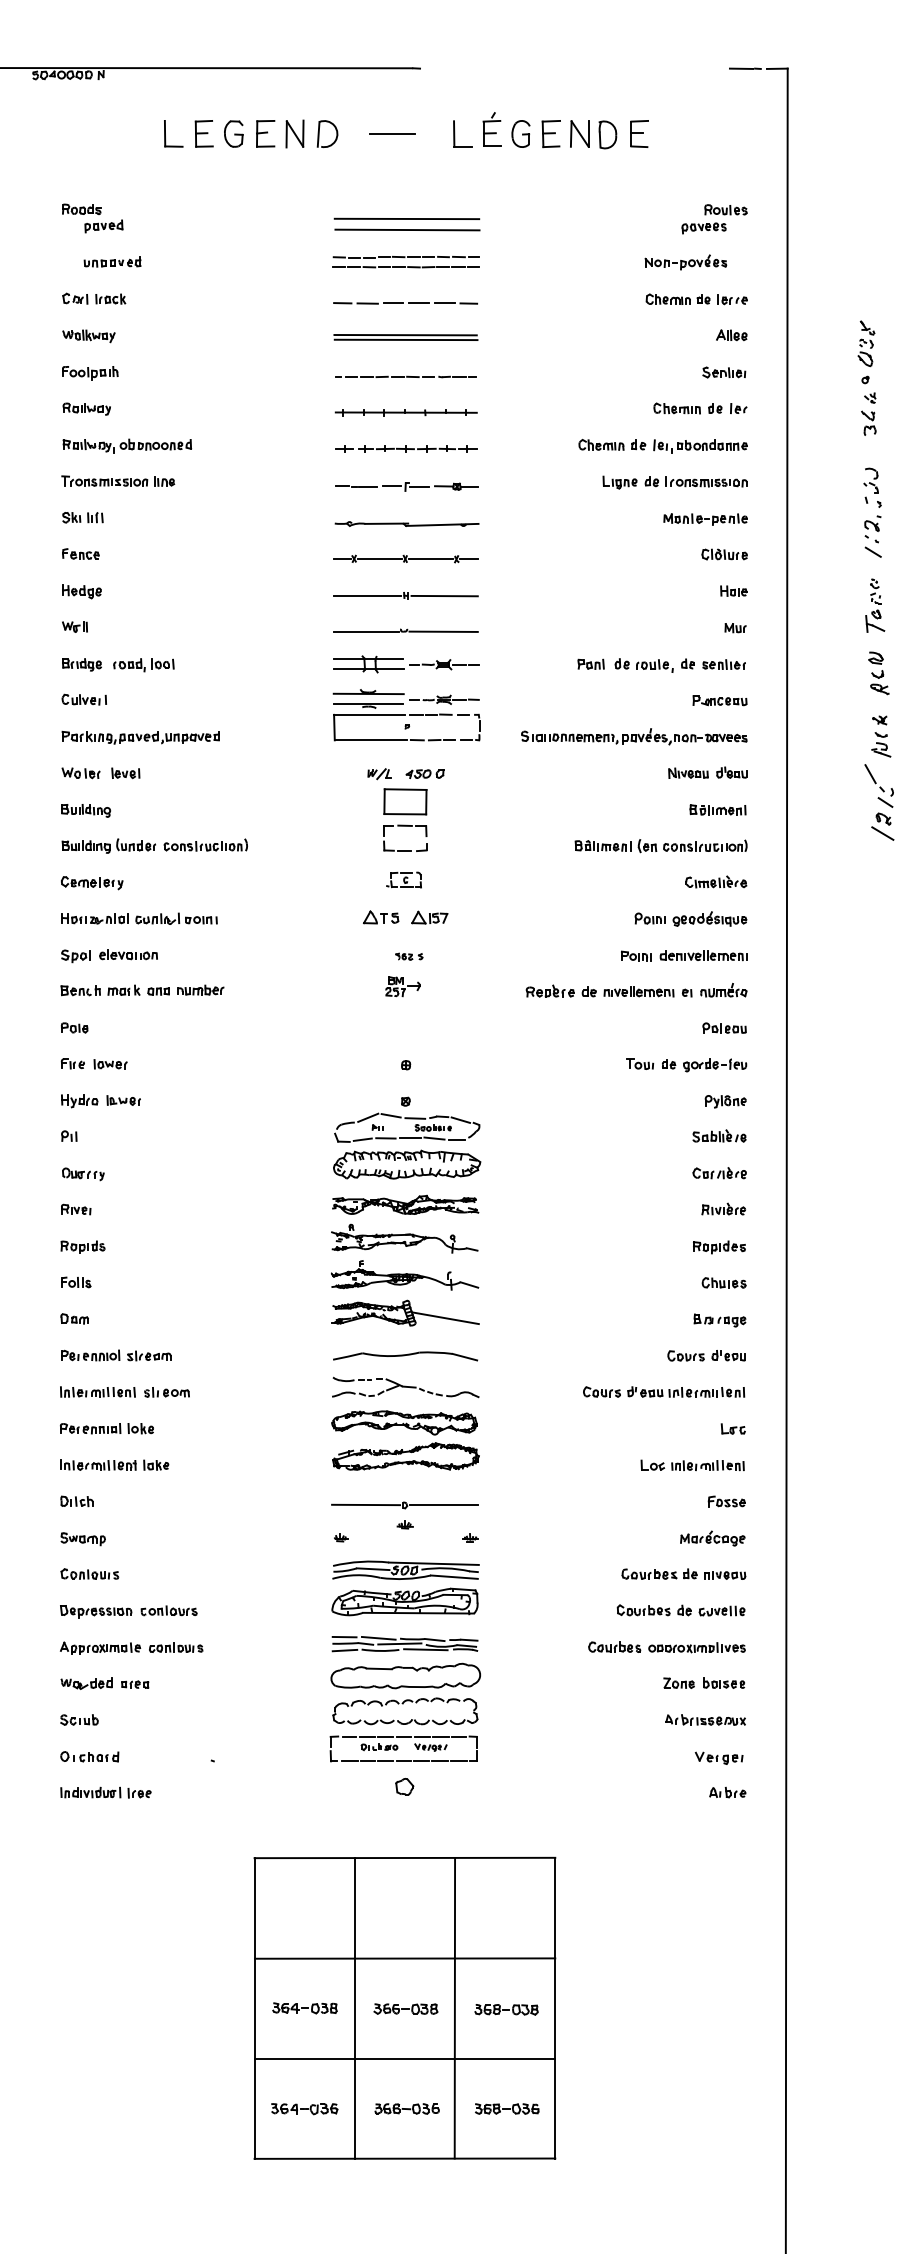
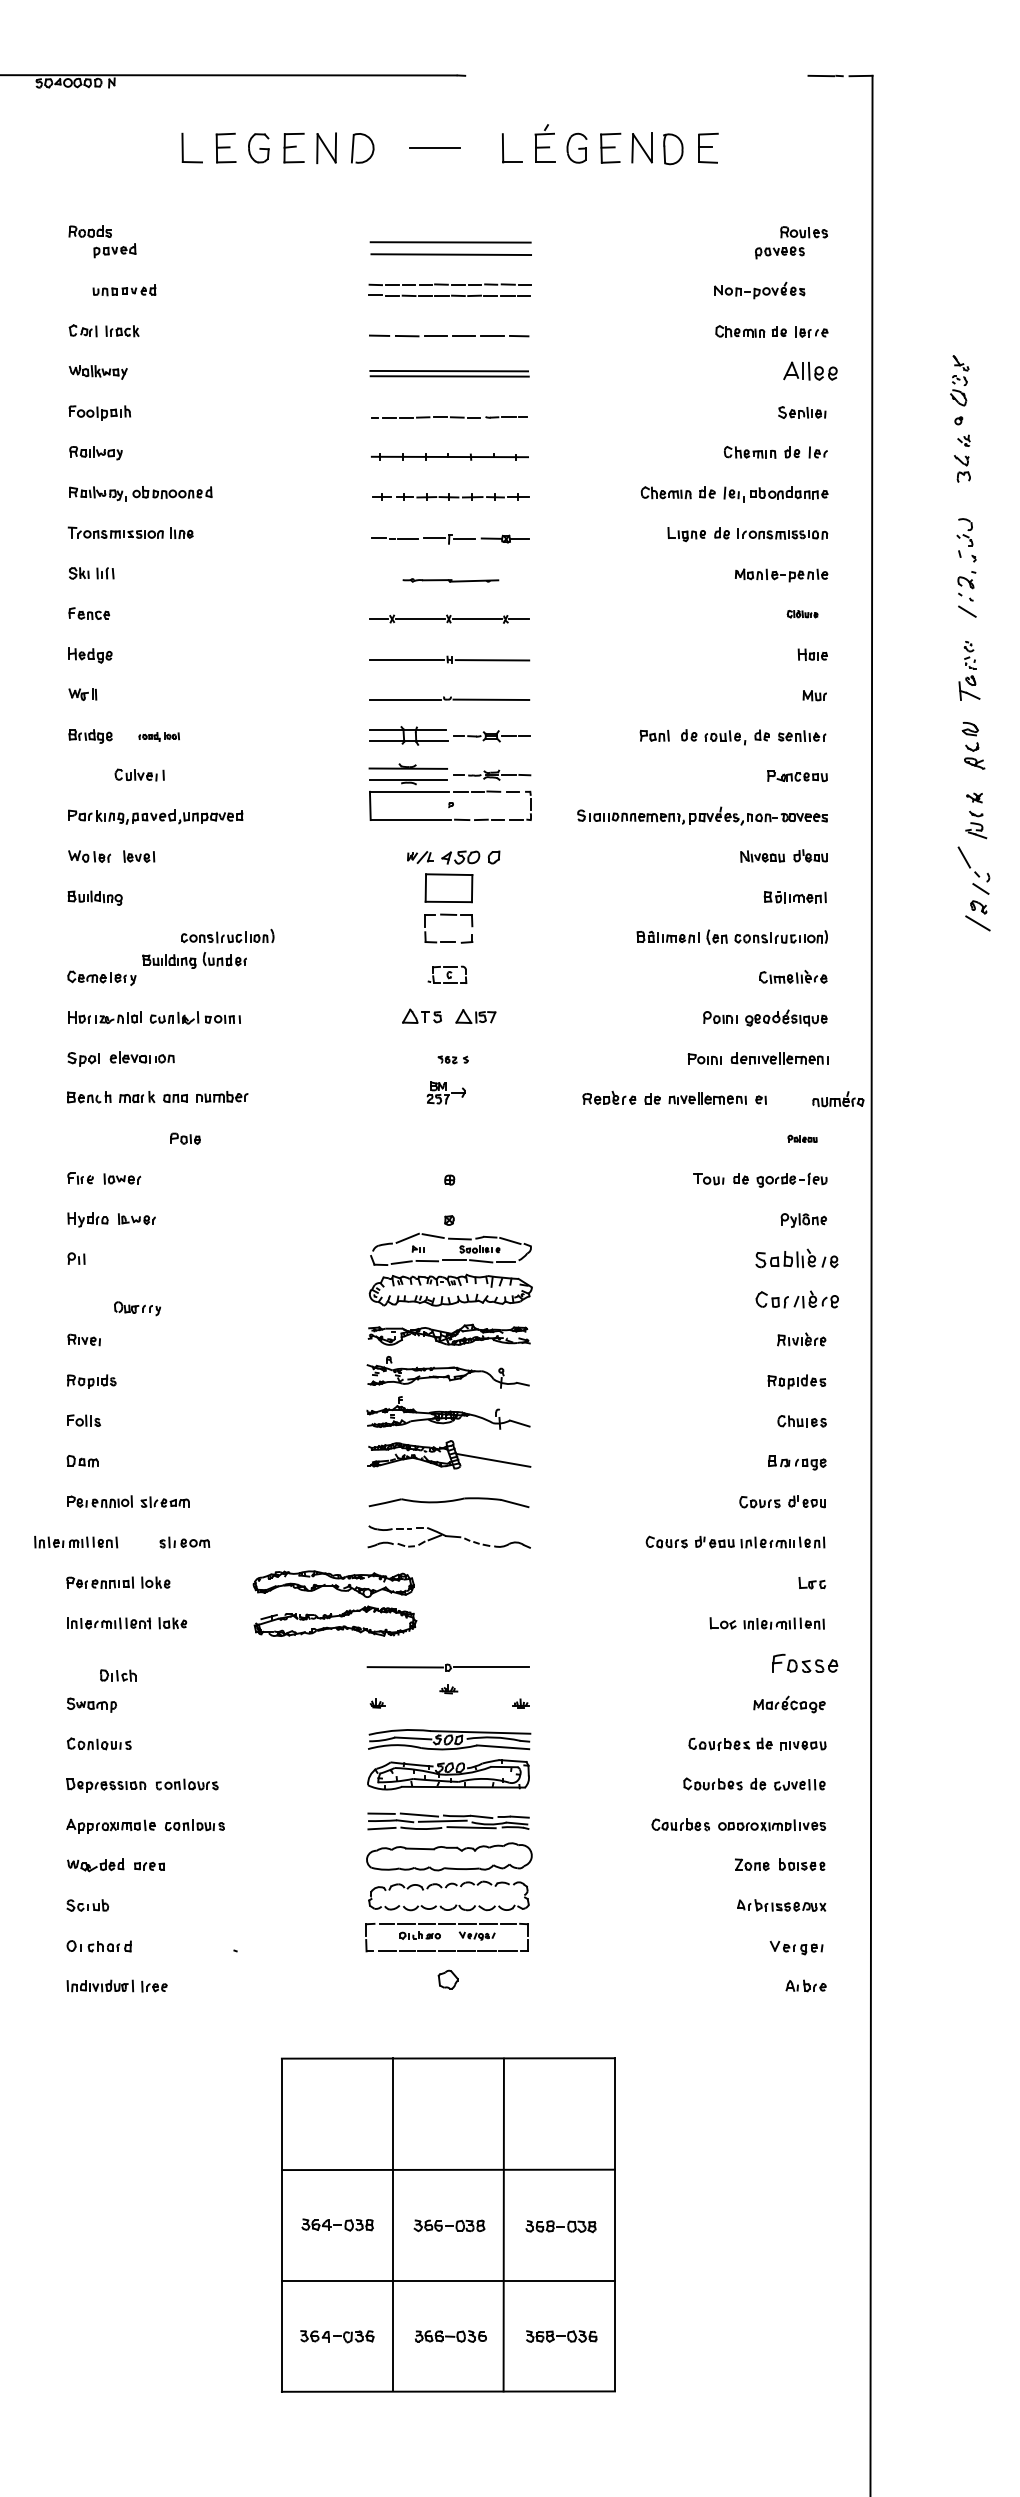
part: (731, 335) -> (810, 371), size x1.6
part: (406, 523) -> (450, 579), size x0.6
part: (724, 554) -> (802, 614), size x0.6
part: (143, 665) -> (158, 737), size x0.6
part: (83, 699) -> (138, 774), moved
part: (424, 773) -> (470, 856), size x1.4
part: (108, 845) -> (194, 959), moved
part: (723, 990) -> (837, 1099), moved
part: (74, 1027) -> (185, 1138), moved
part: (724, 1027) -> (802, 1138), size x0.6
part: (719, 1135) -> (796, 1257), size x1.4
part: (719, 1173) -> (796, 1300), size x1.4
part: (83, 1174) -> (137, 1308), moved
part: (97, 1391) -> (75, 1541), moved
part: (402, 1449) -> (331, 1613), moved
part: (76, 1501) -> (117, 1675), moved
part: (726, 1501) -> (804, 1663), size x1.6

